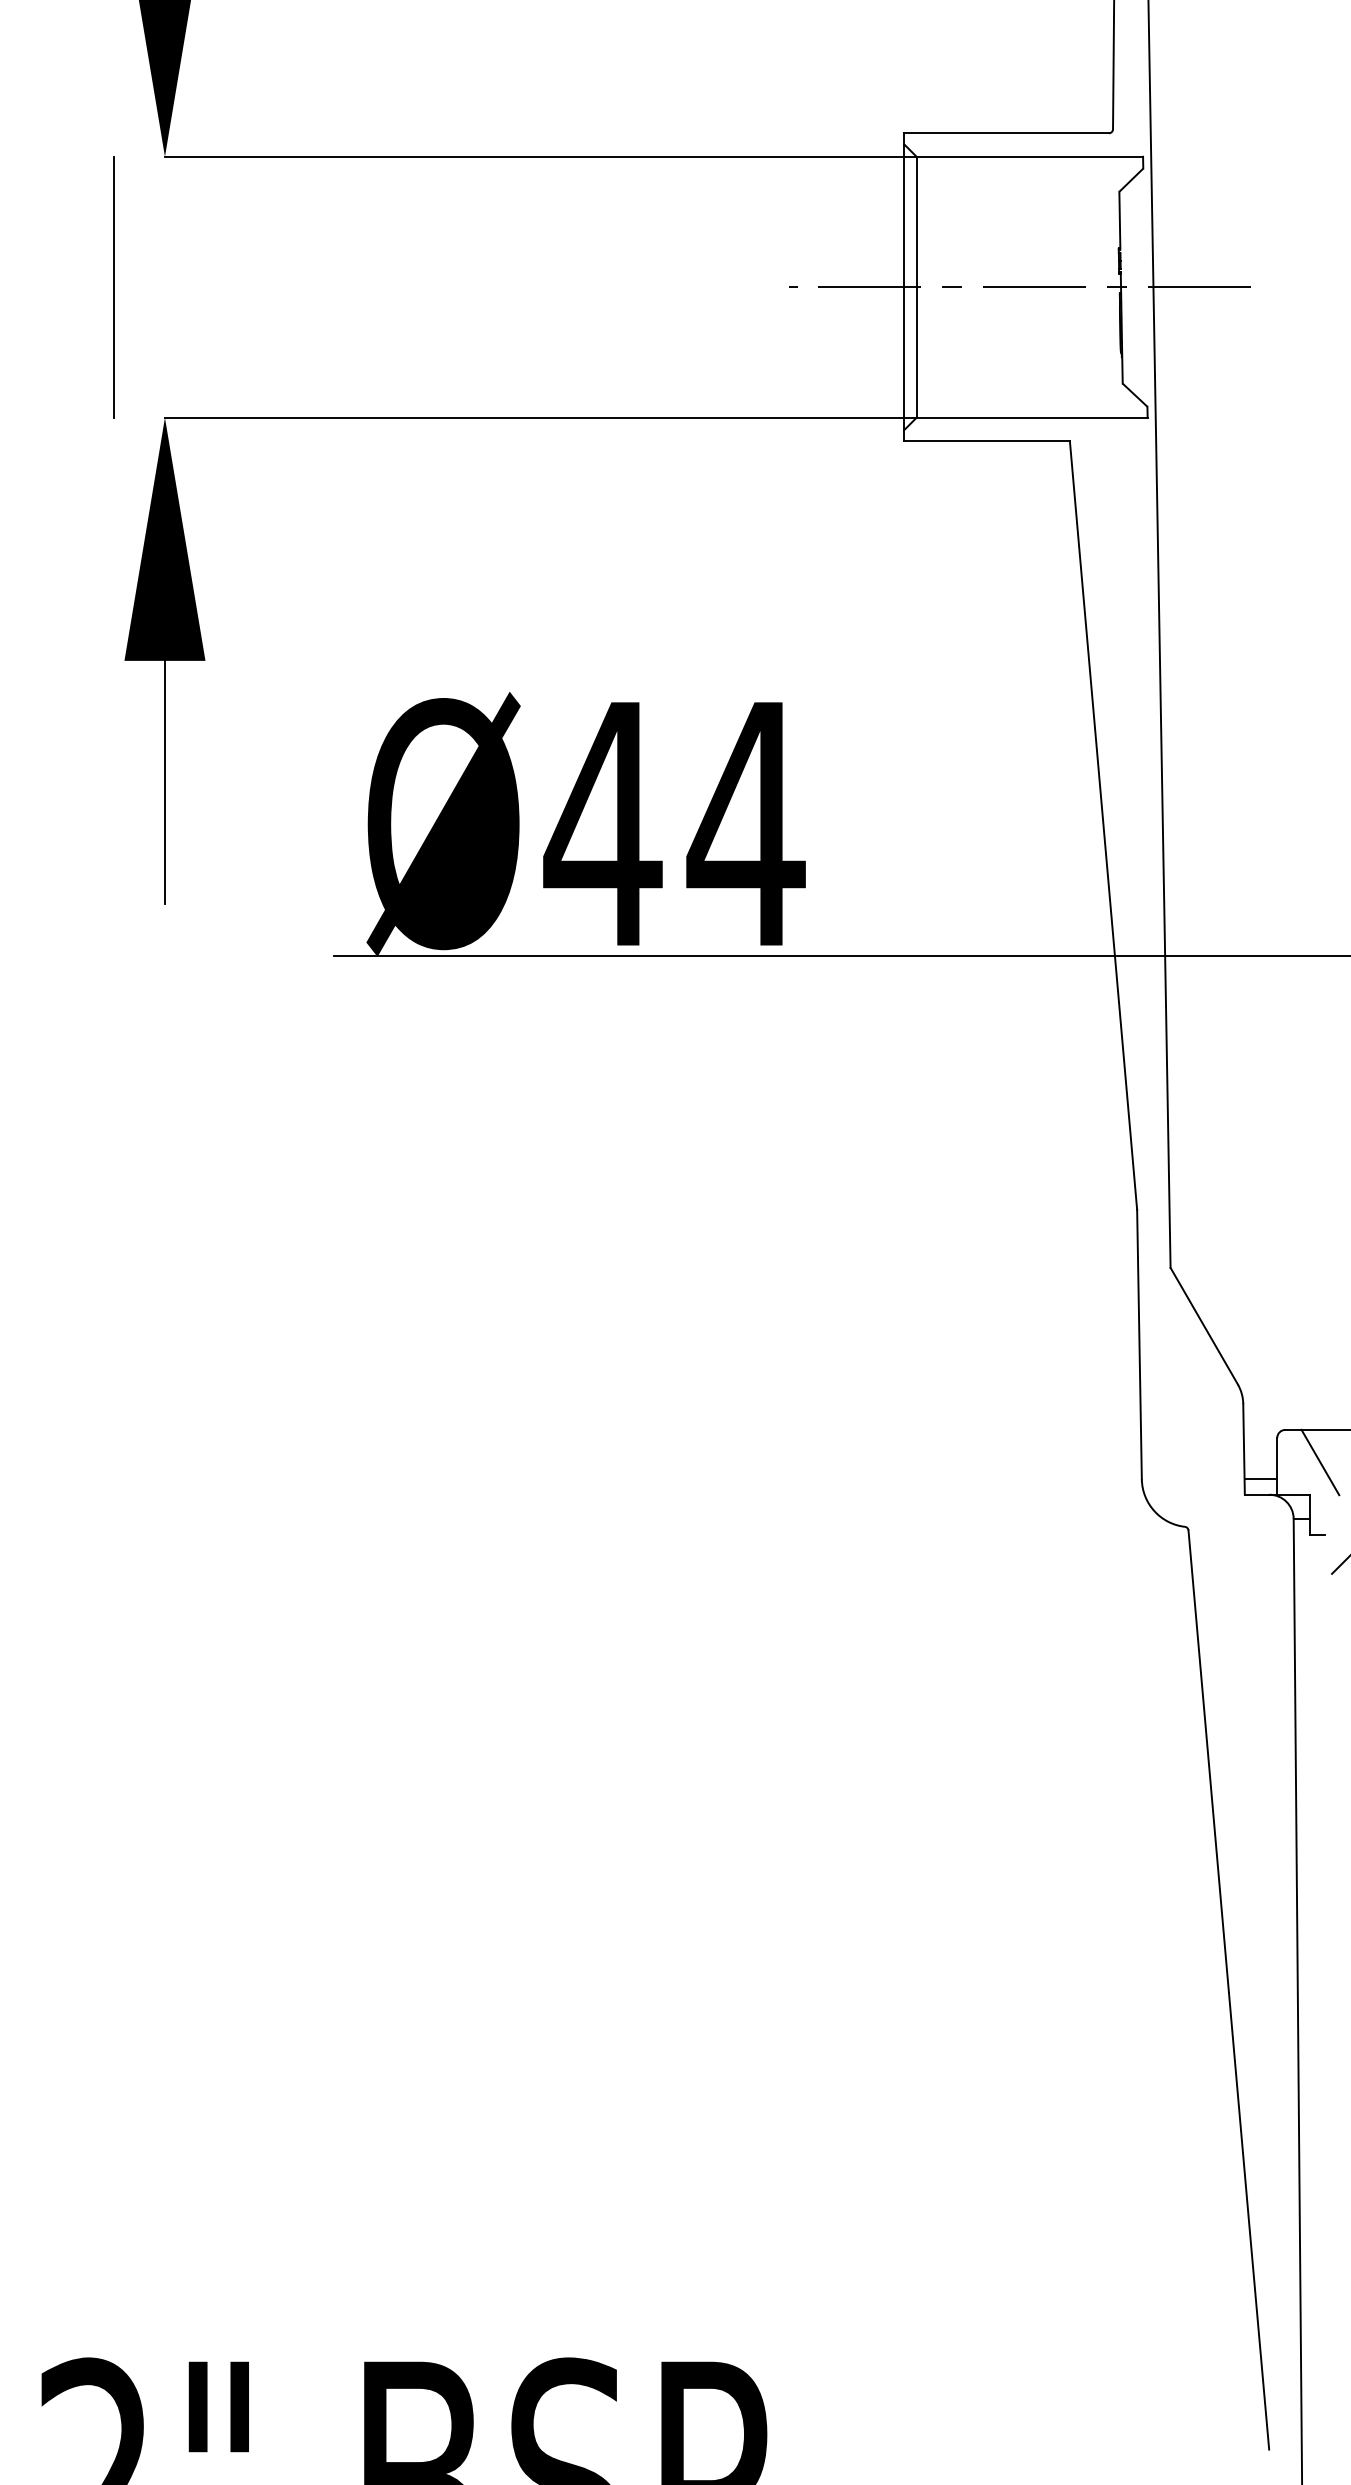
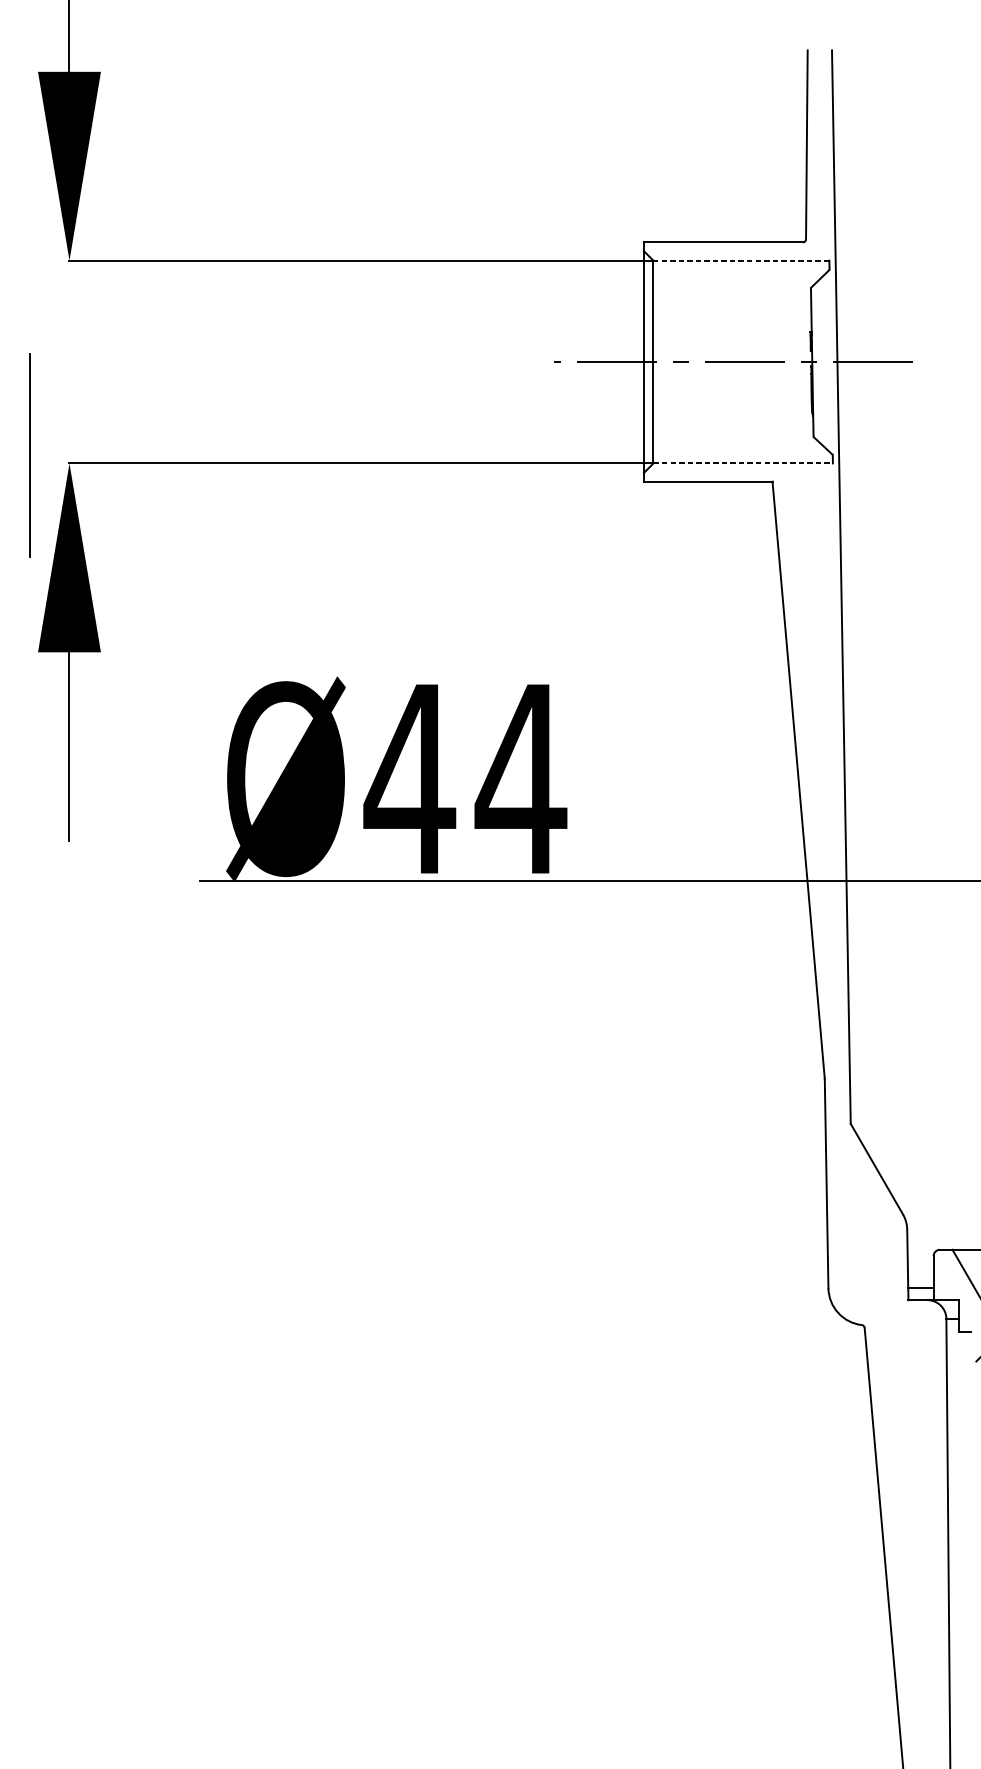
line: (1029, 156) -> (741, 260), solid -> dashed
line: (113, 287) -> (29, 455), moved
line: (1032, 417) -> (743, 463), solid -> dashed

